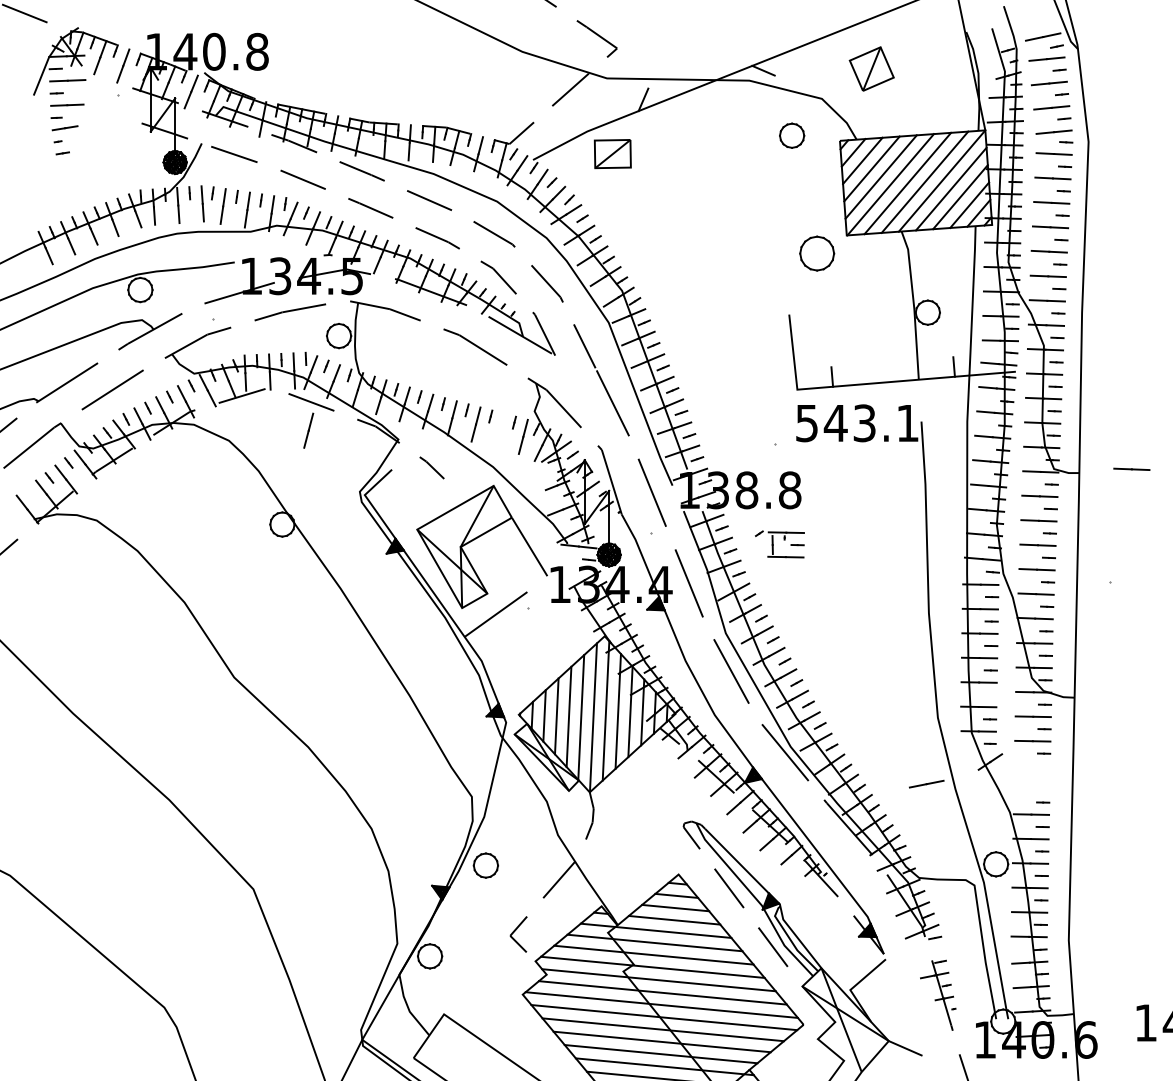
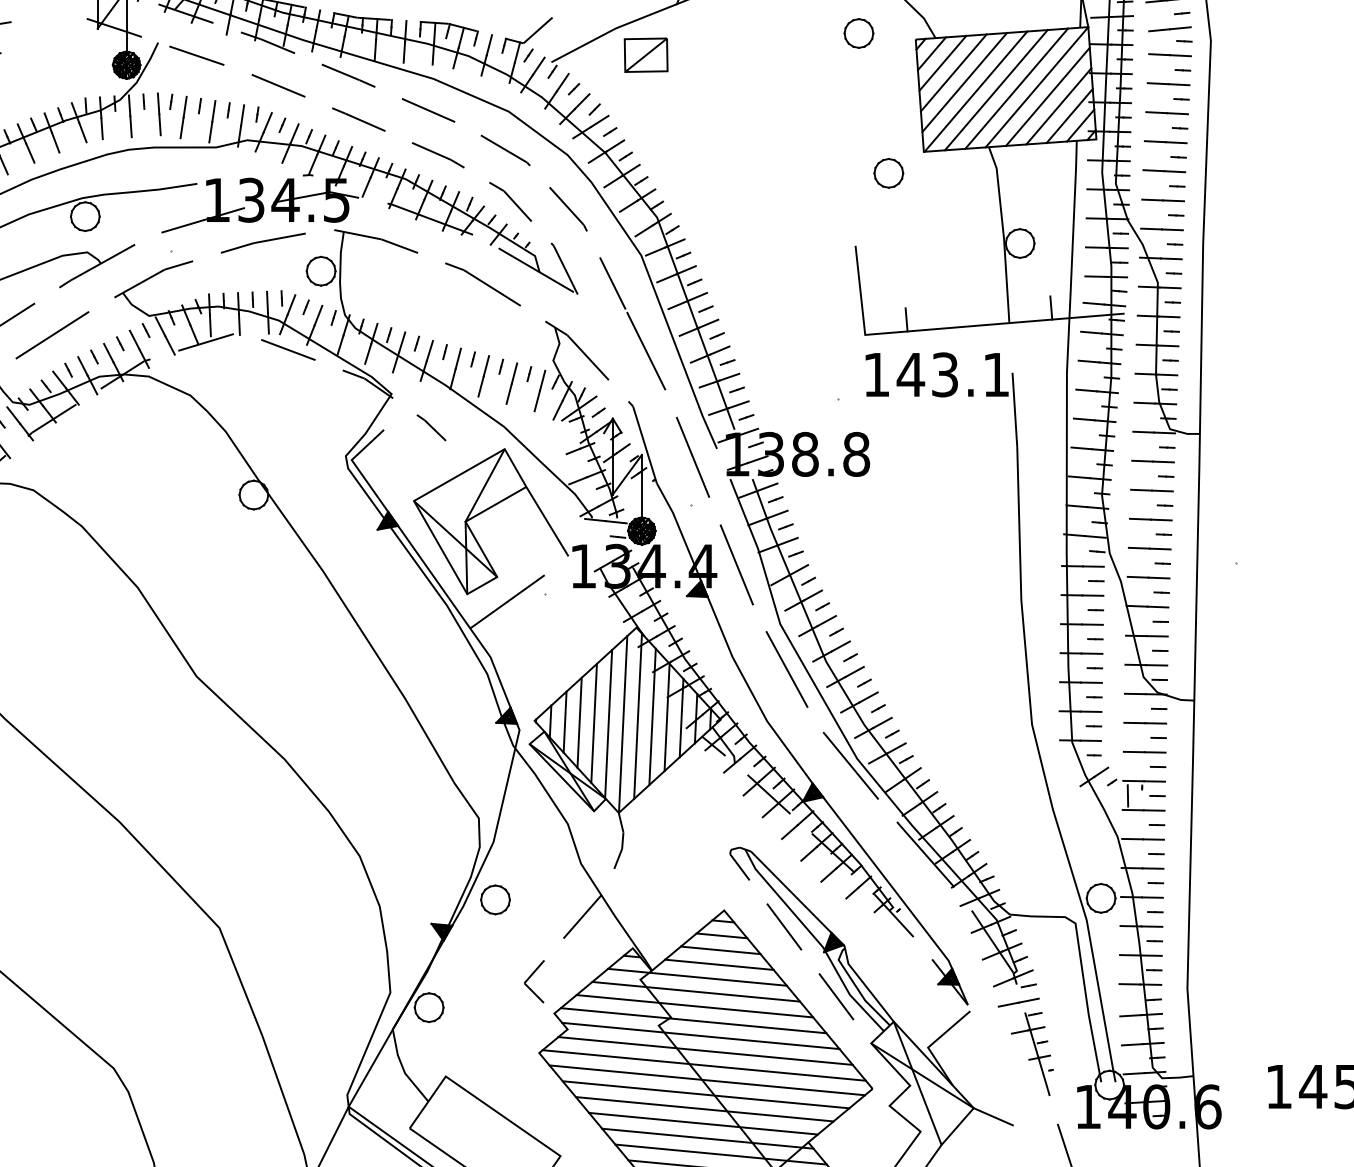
part: (817, 253) -> (889, 173), size x0.71
text: (806, 423) -> (876, 375), 543.1 -> 143.1
line: (308, 430) -> (511, 383), moved
line: (1131, 468) -> (1261, 428), removed
part: (779, 544) -> (1136, 795), moved
line: (990, 694) -> (1094, 696), added
line: (926, 783) -> (1018, 1001), moved

